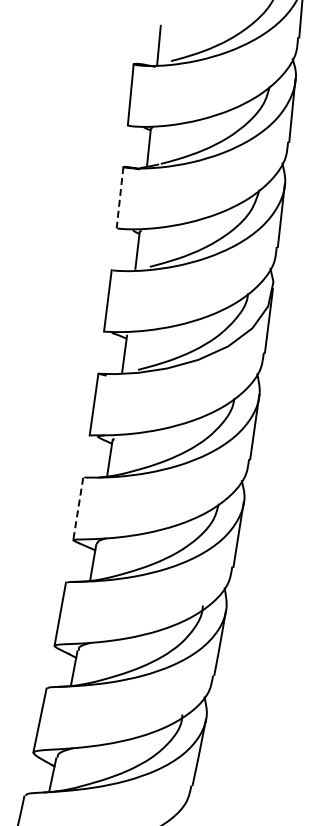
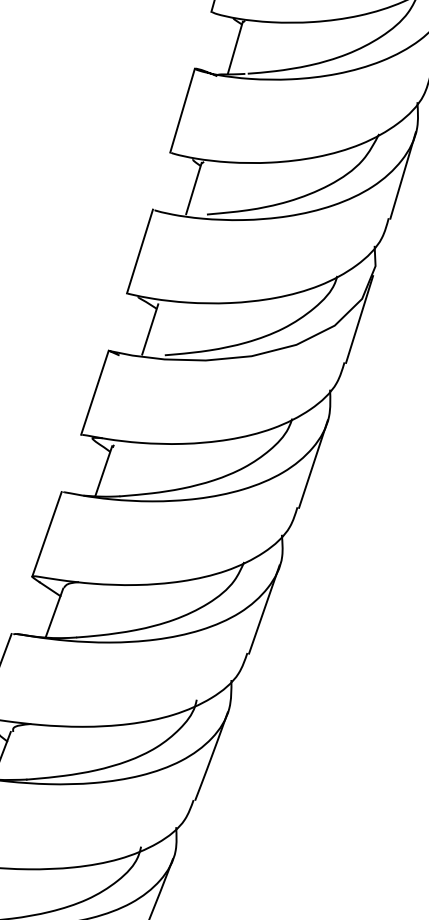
line: (120, 197) -> (183, 110), dashed -> solid
line: (78, 509) -> (47, 535), dashed -> solid

